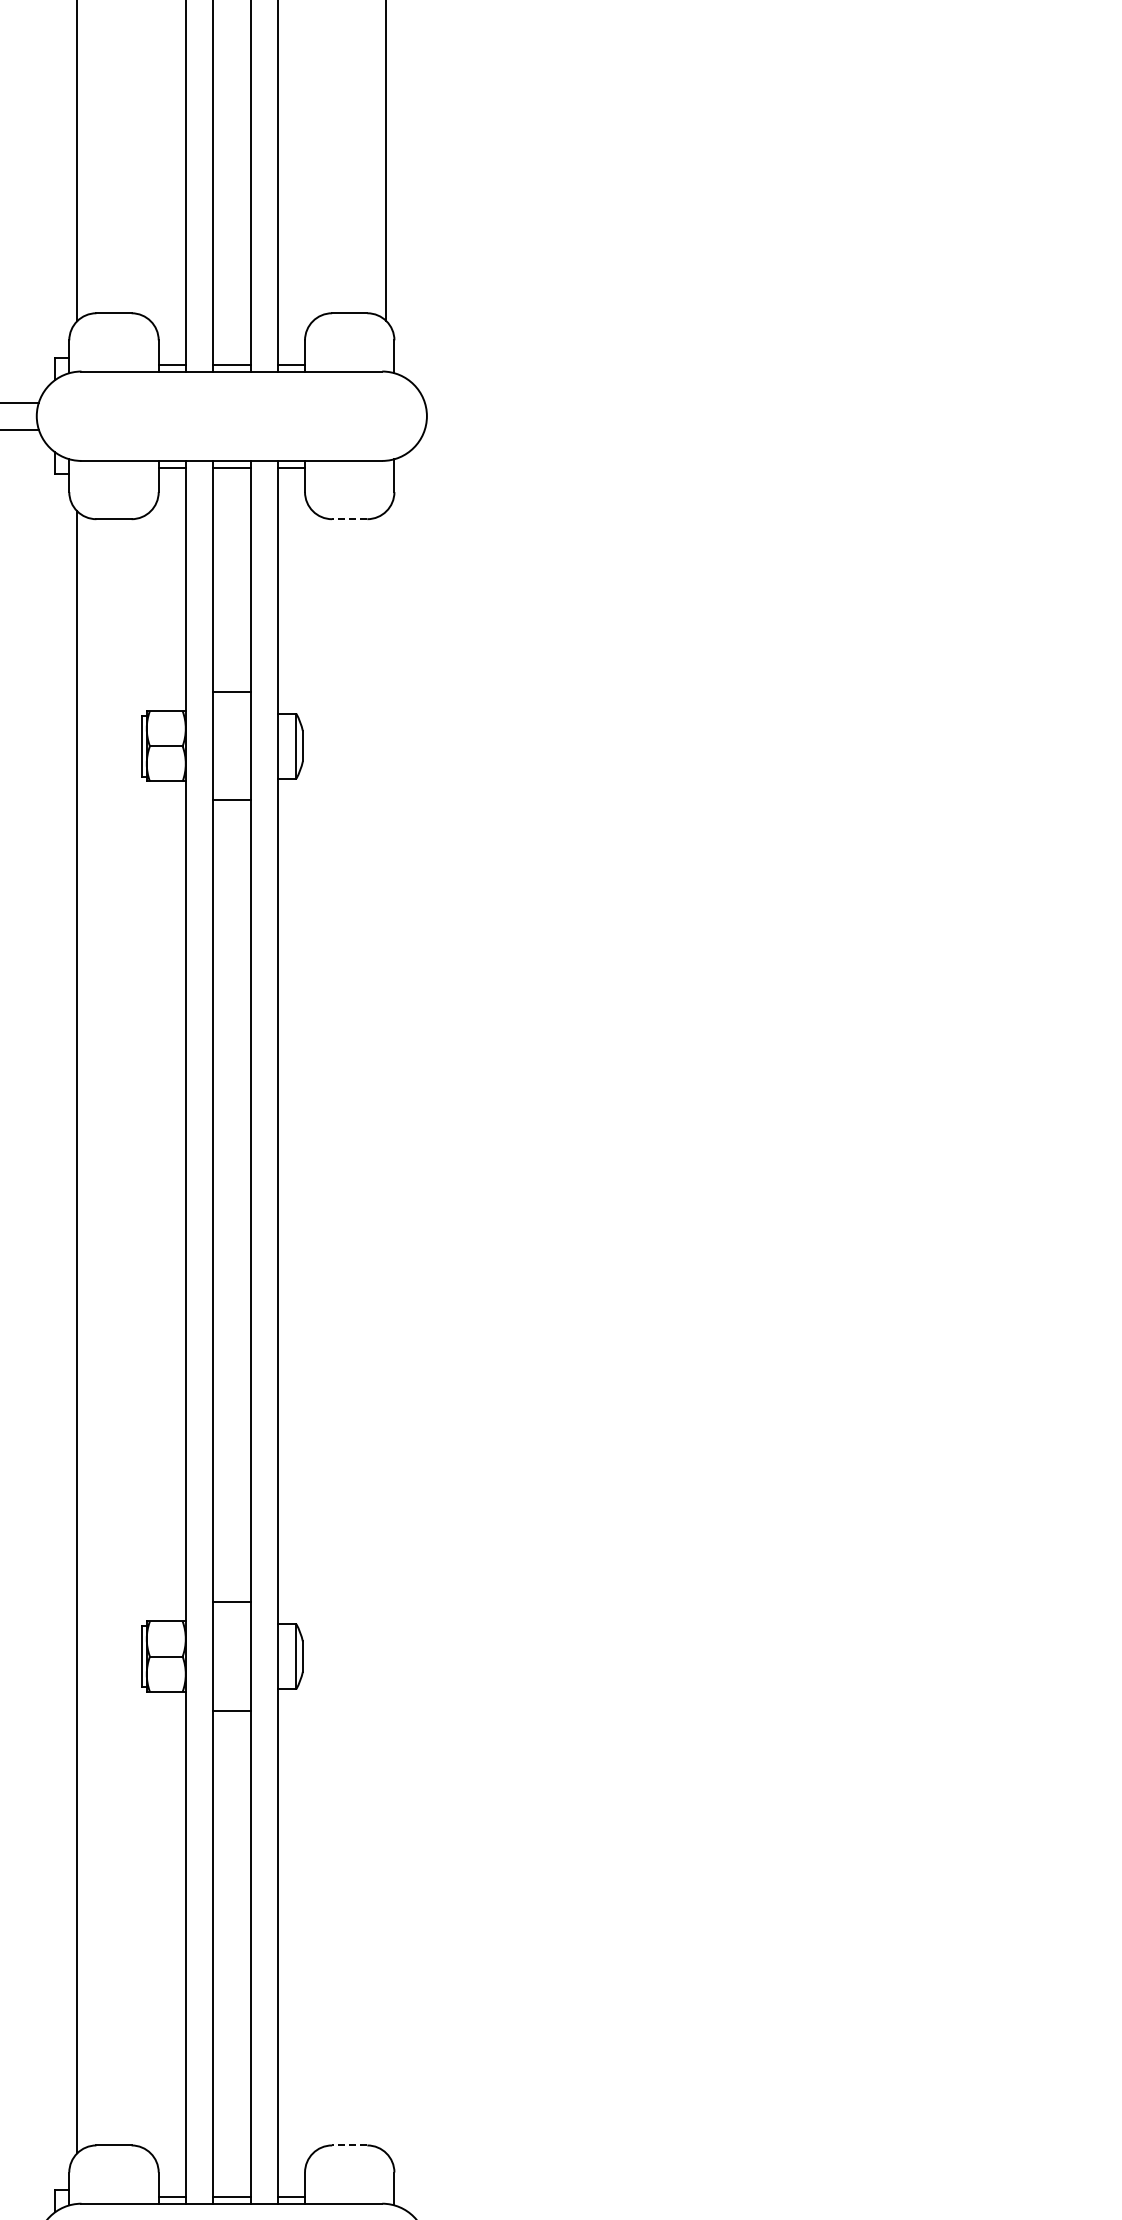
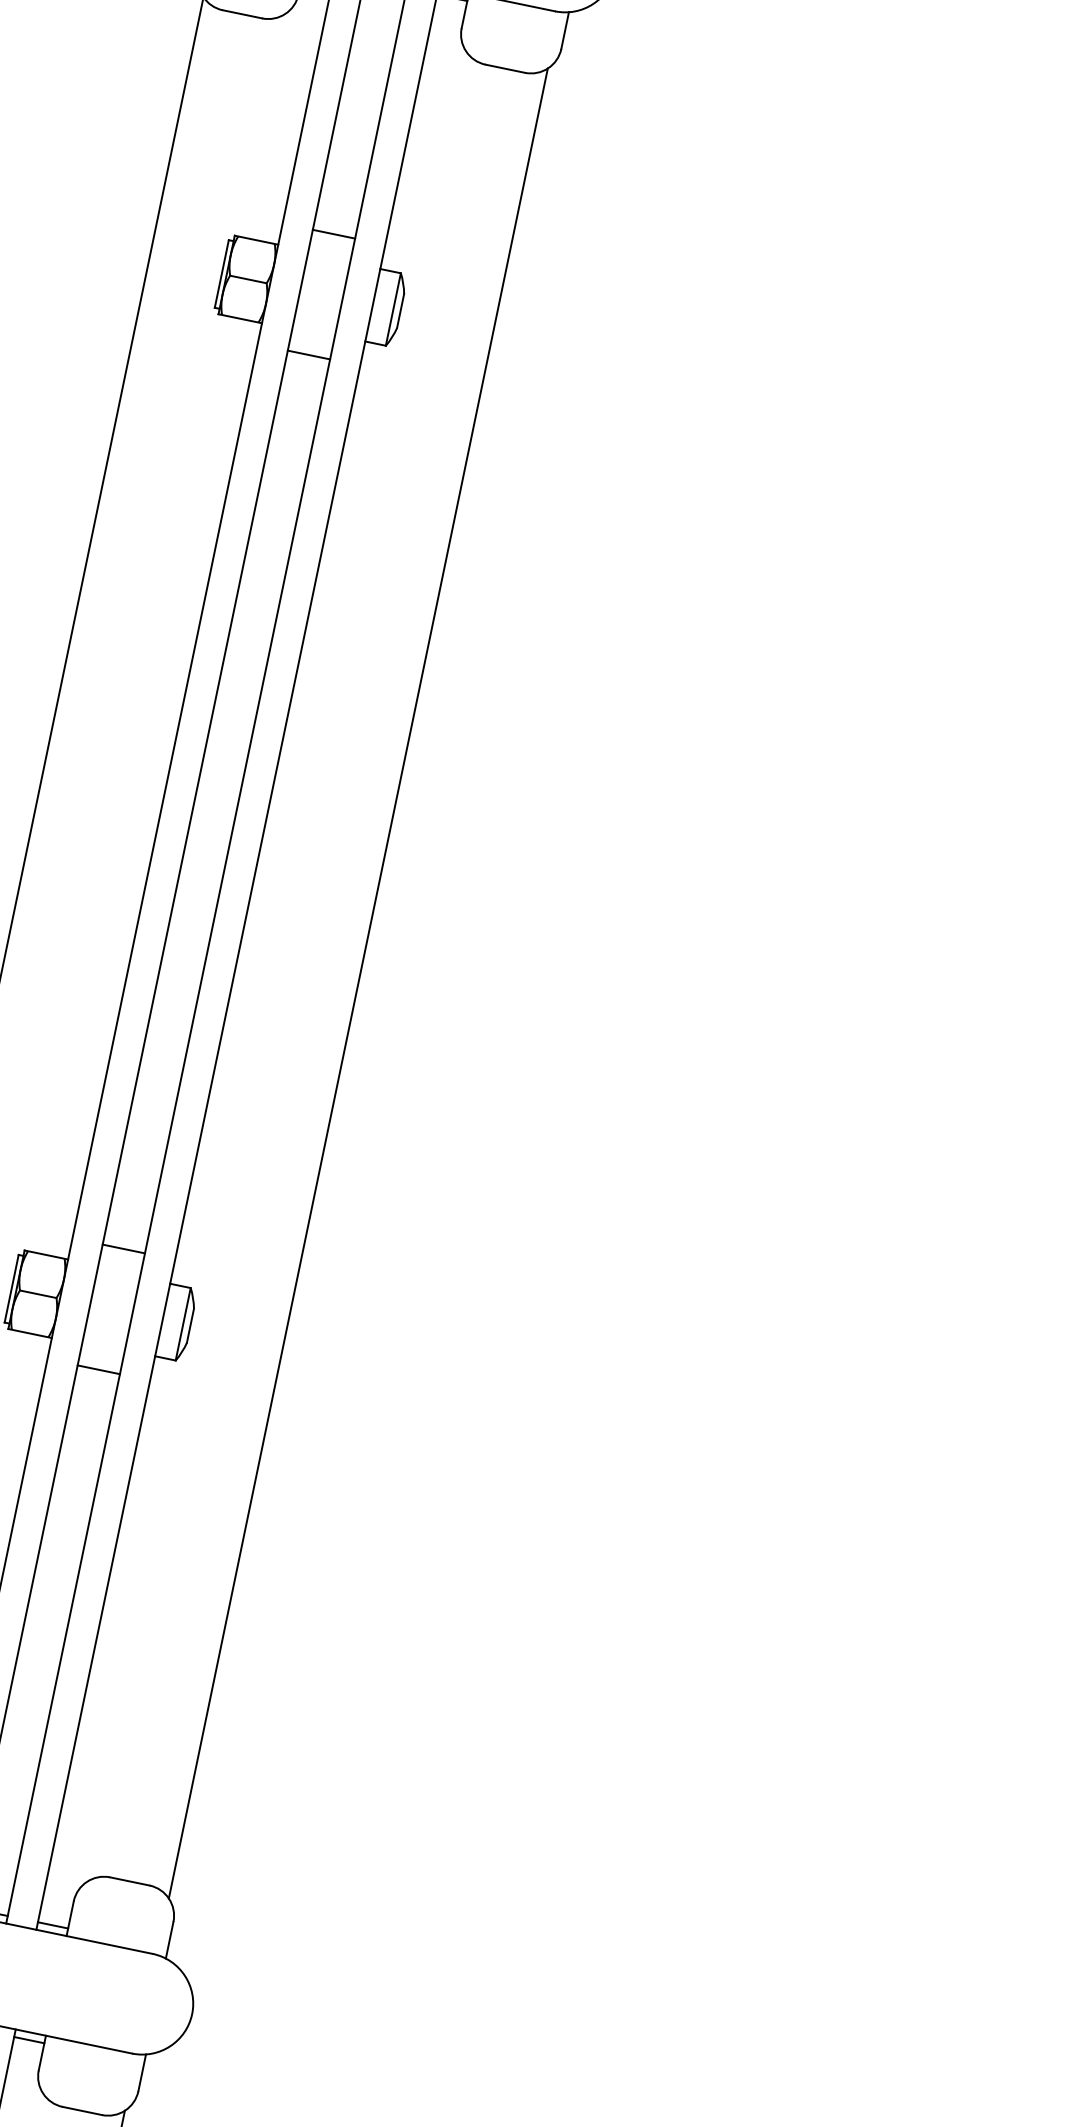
line: (349, 519) -> (504, 69), dashed -> solid
line: (386, 1332) -> (358, 983), added
line: (349, 2145) -> (129, 1881), dashed -> solid

